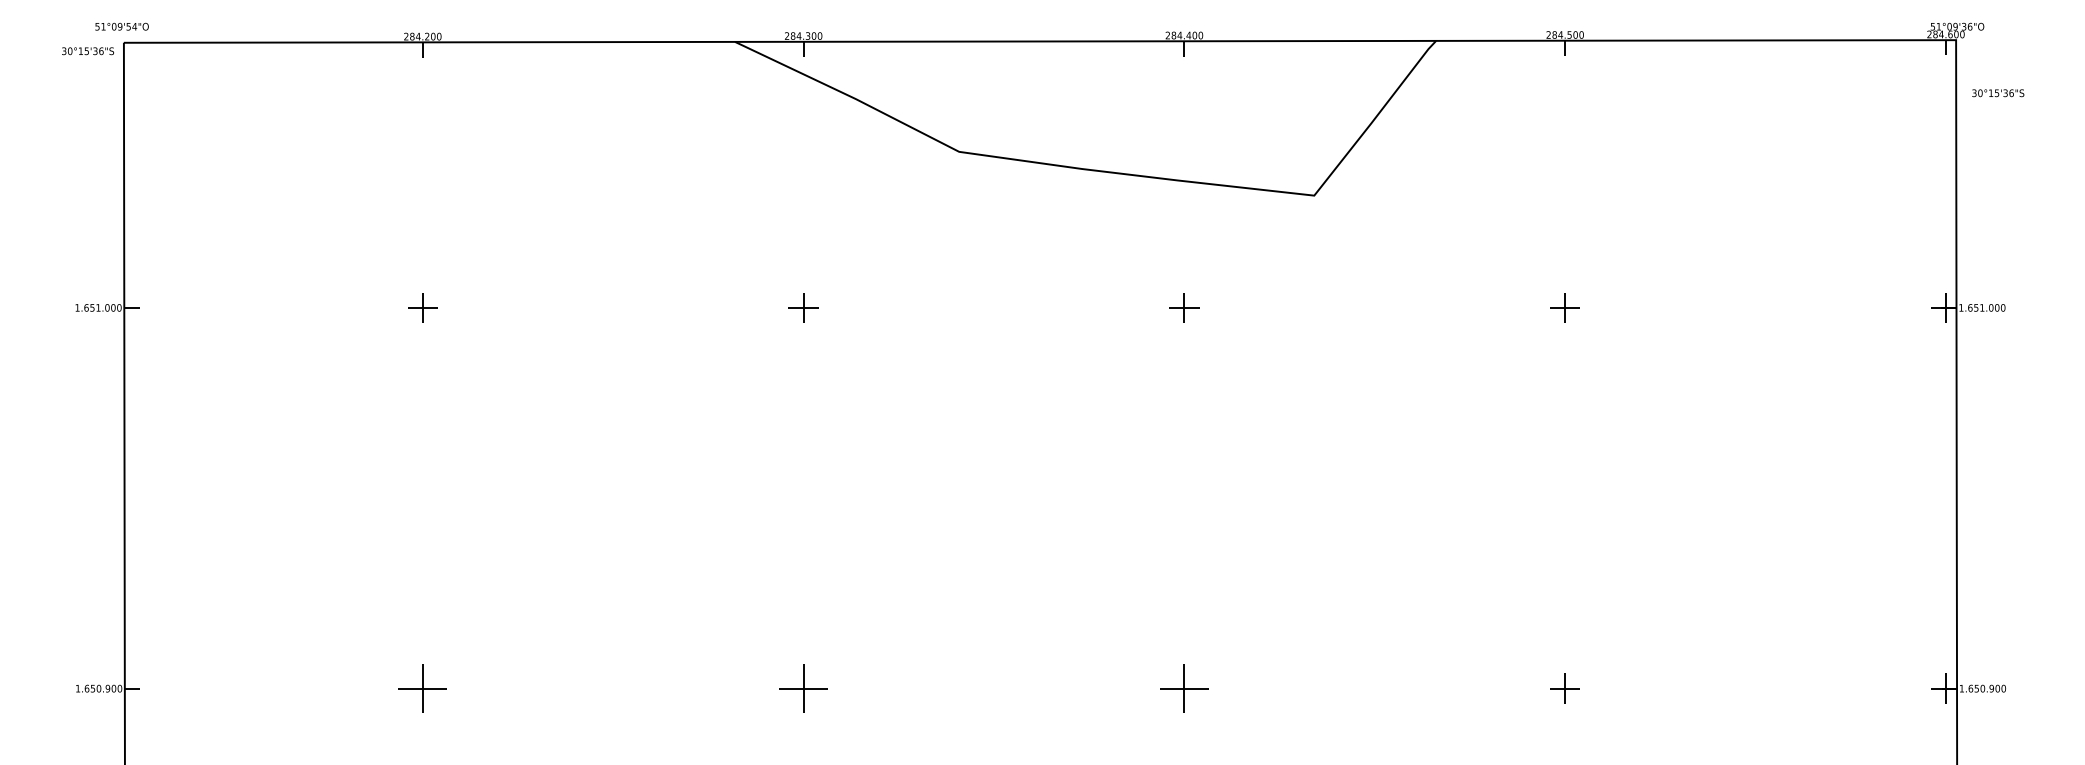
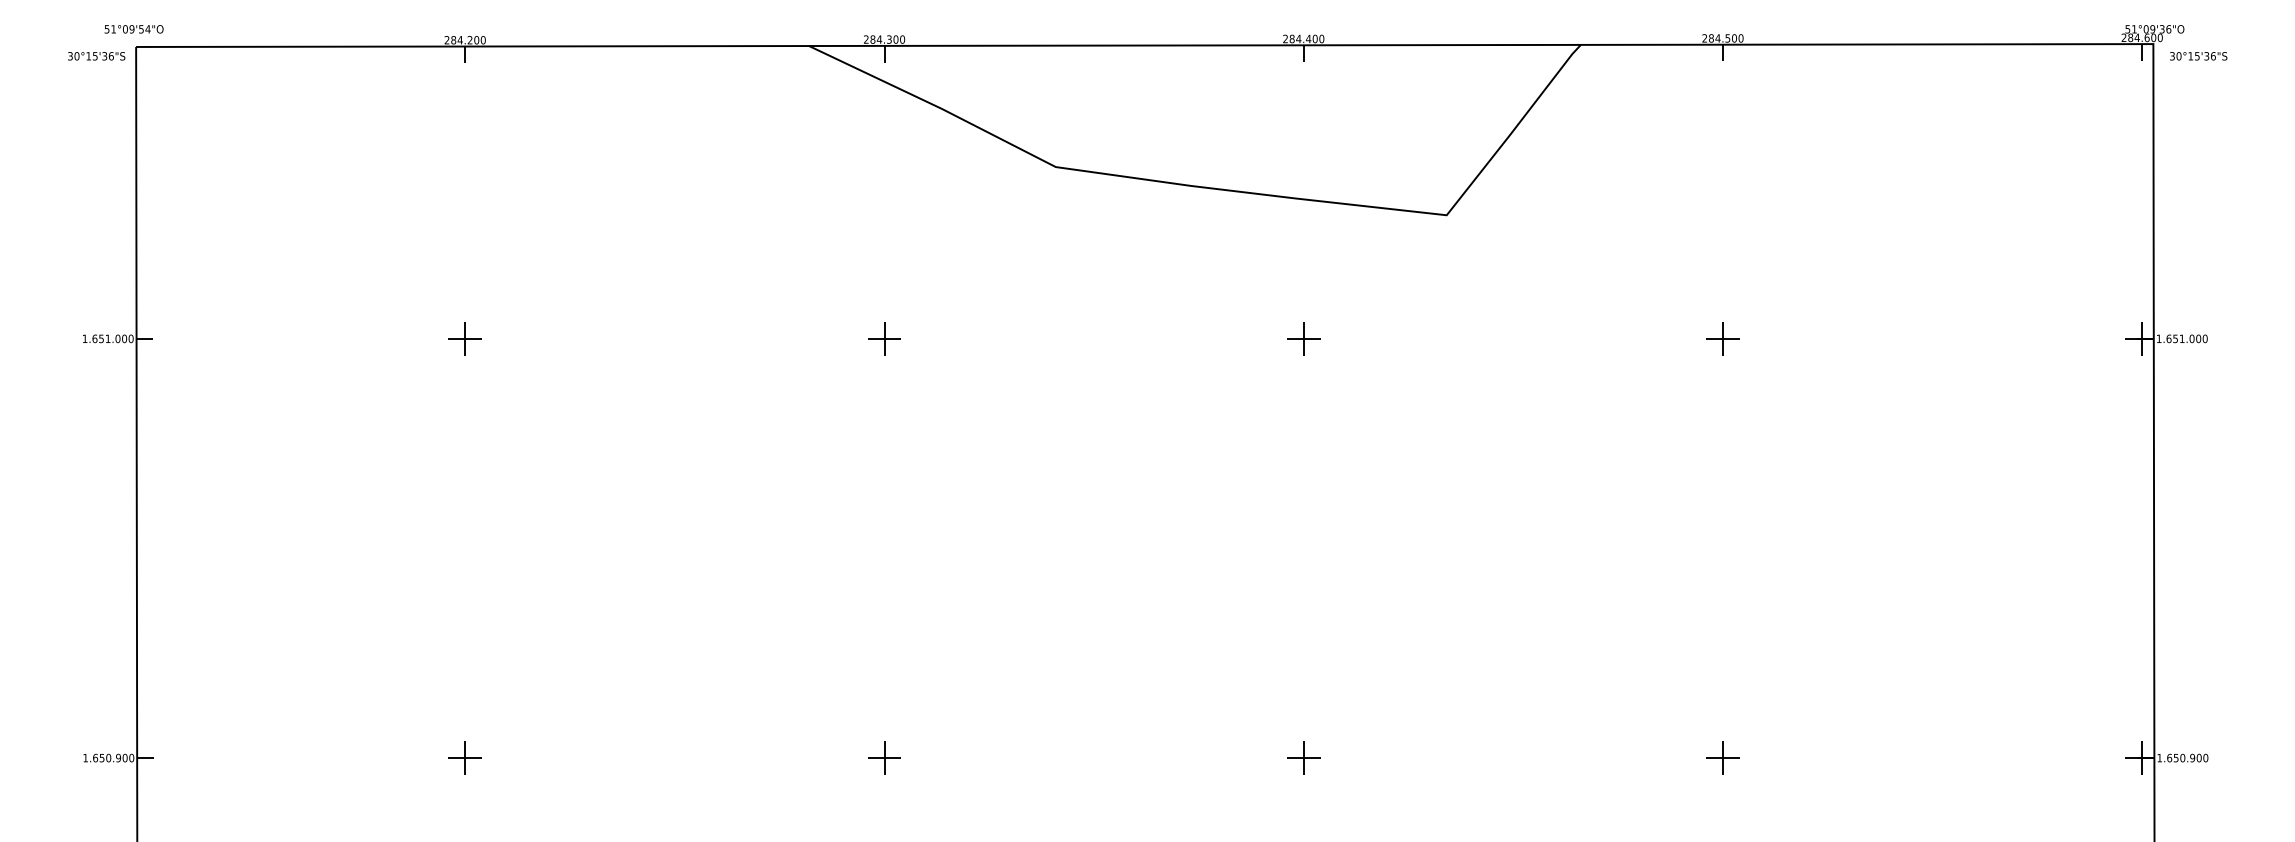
text: (1998, 93) -> (2198, 56), moved
part: (422, 688) -> (464, 757), size x0.62
part: (803, 688) -> (884, 757), size x0.62
part: (1184, 688) -> (1303, 757), size x0.62

